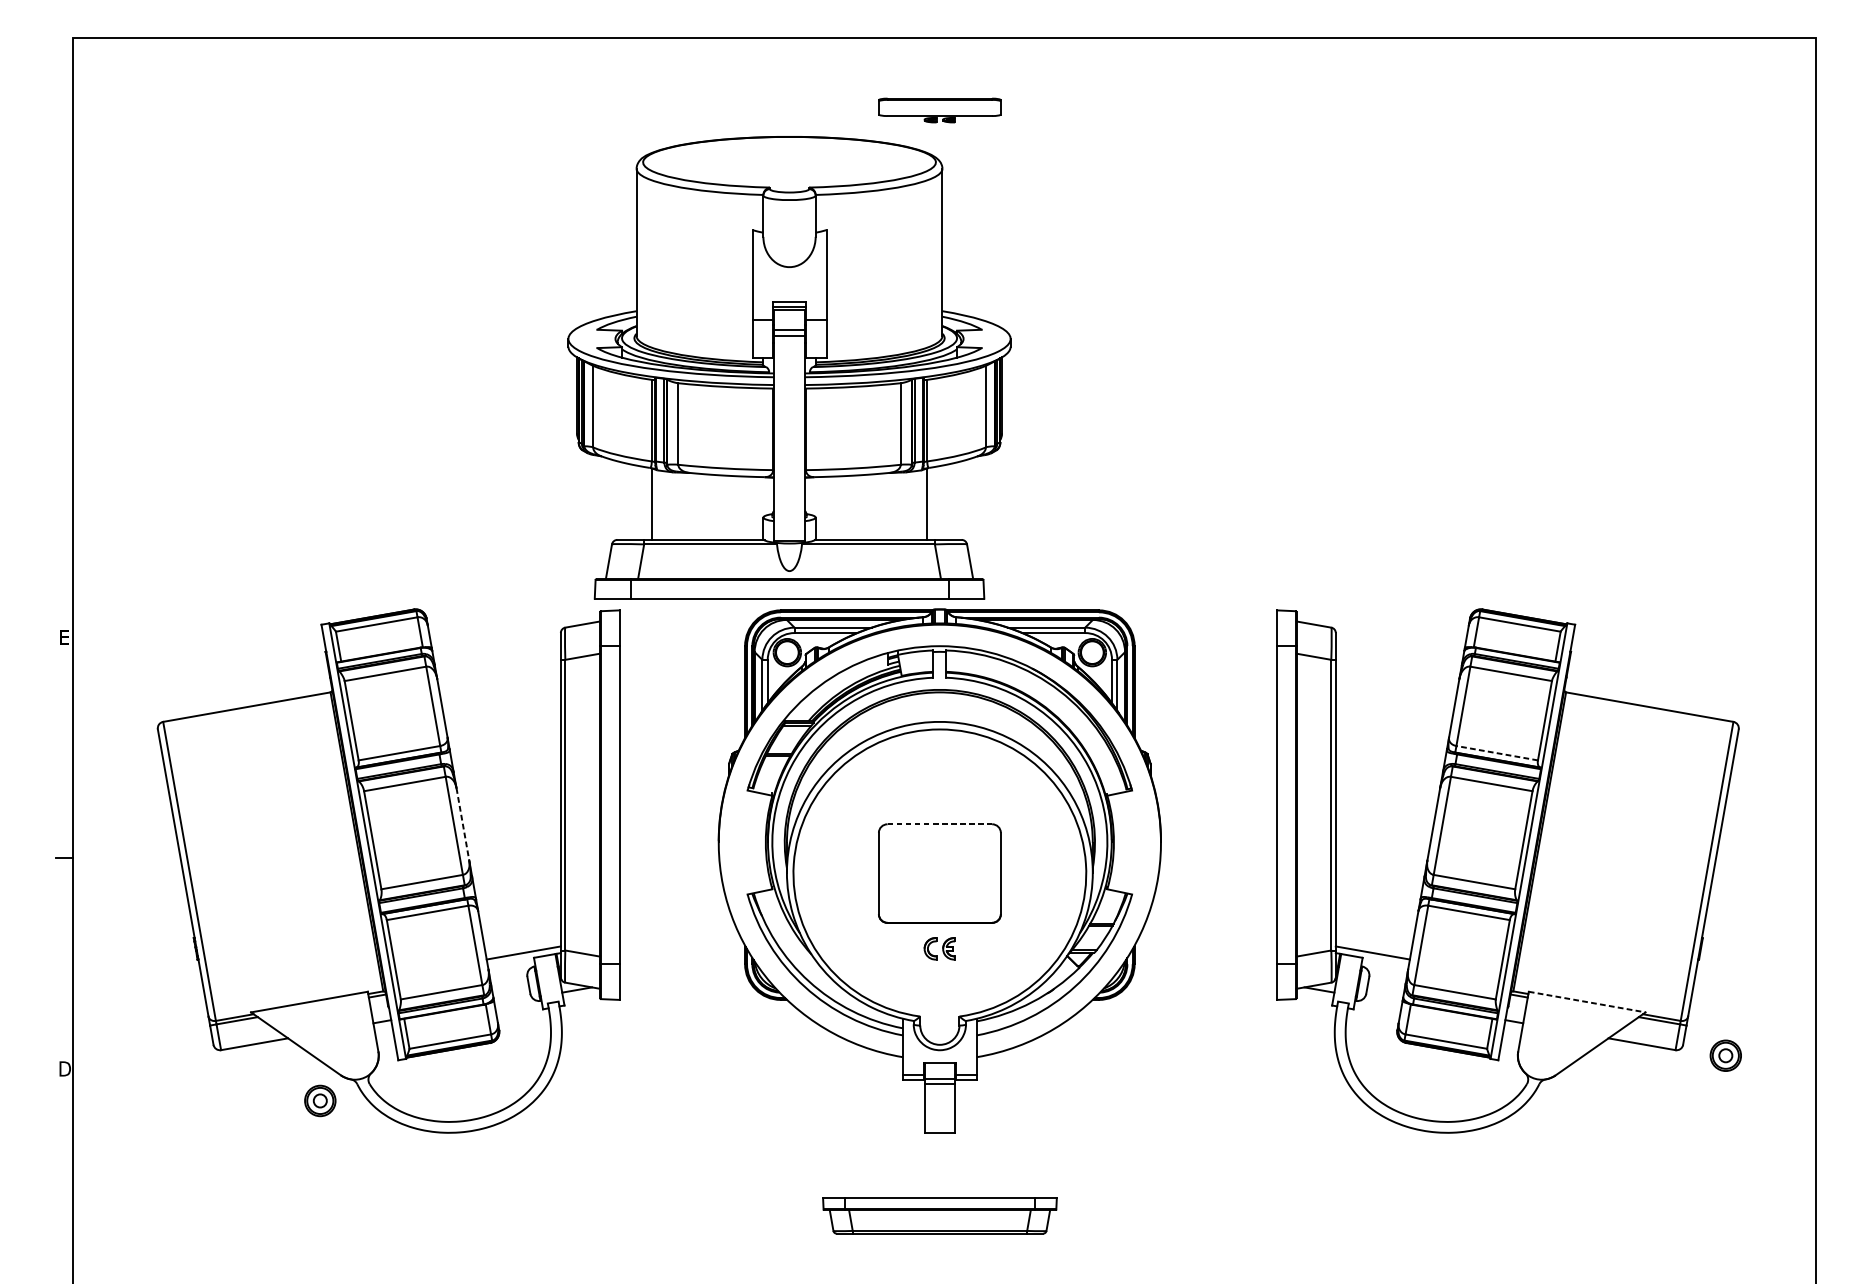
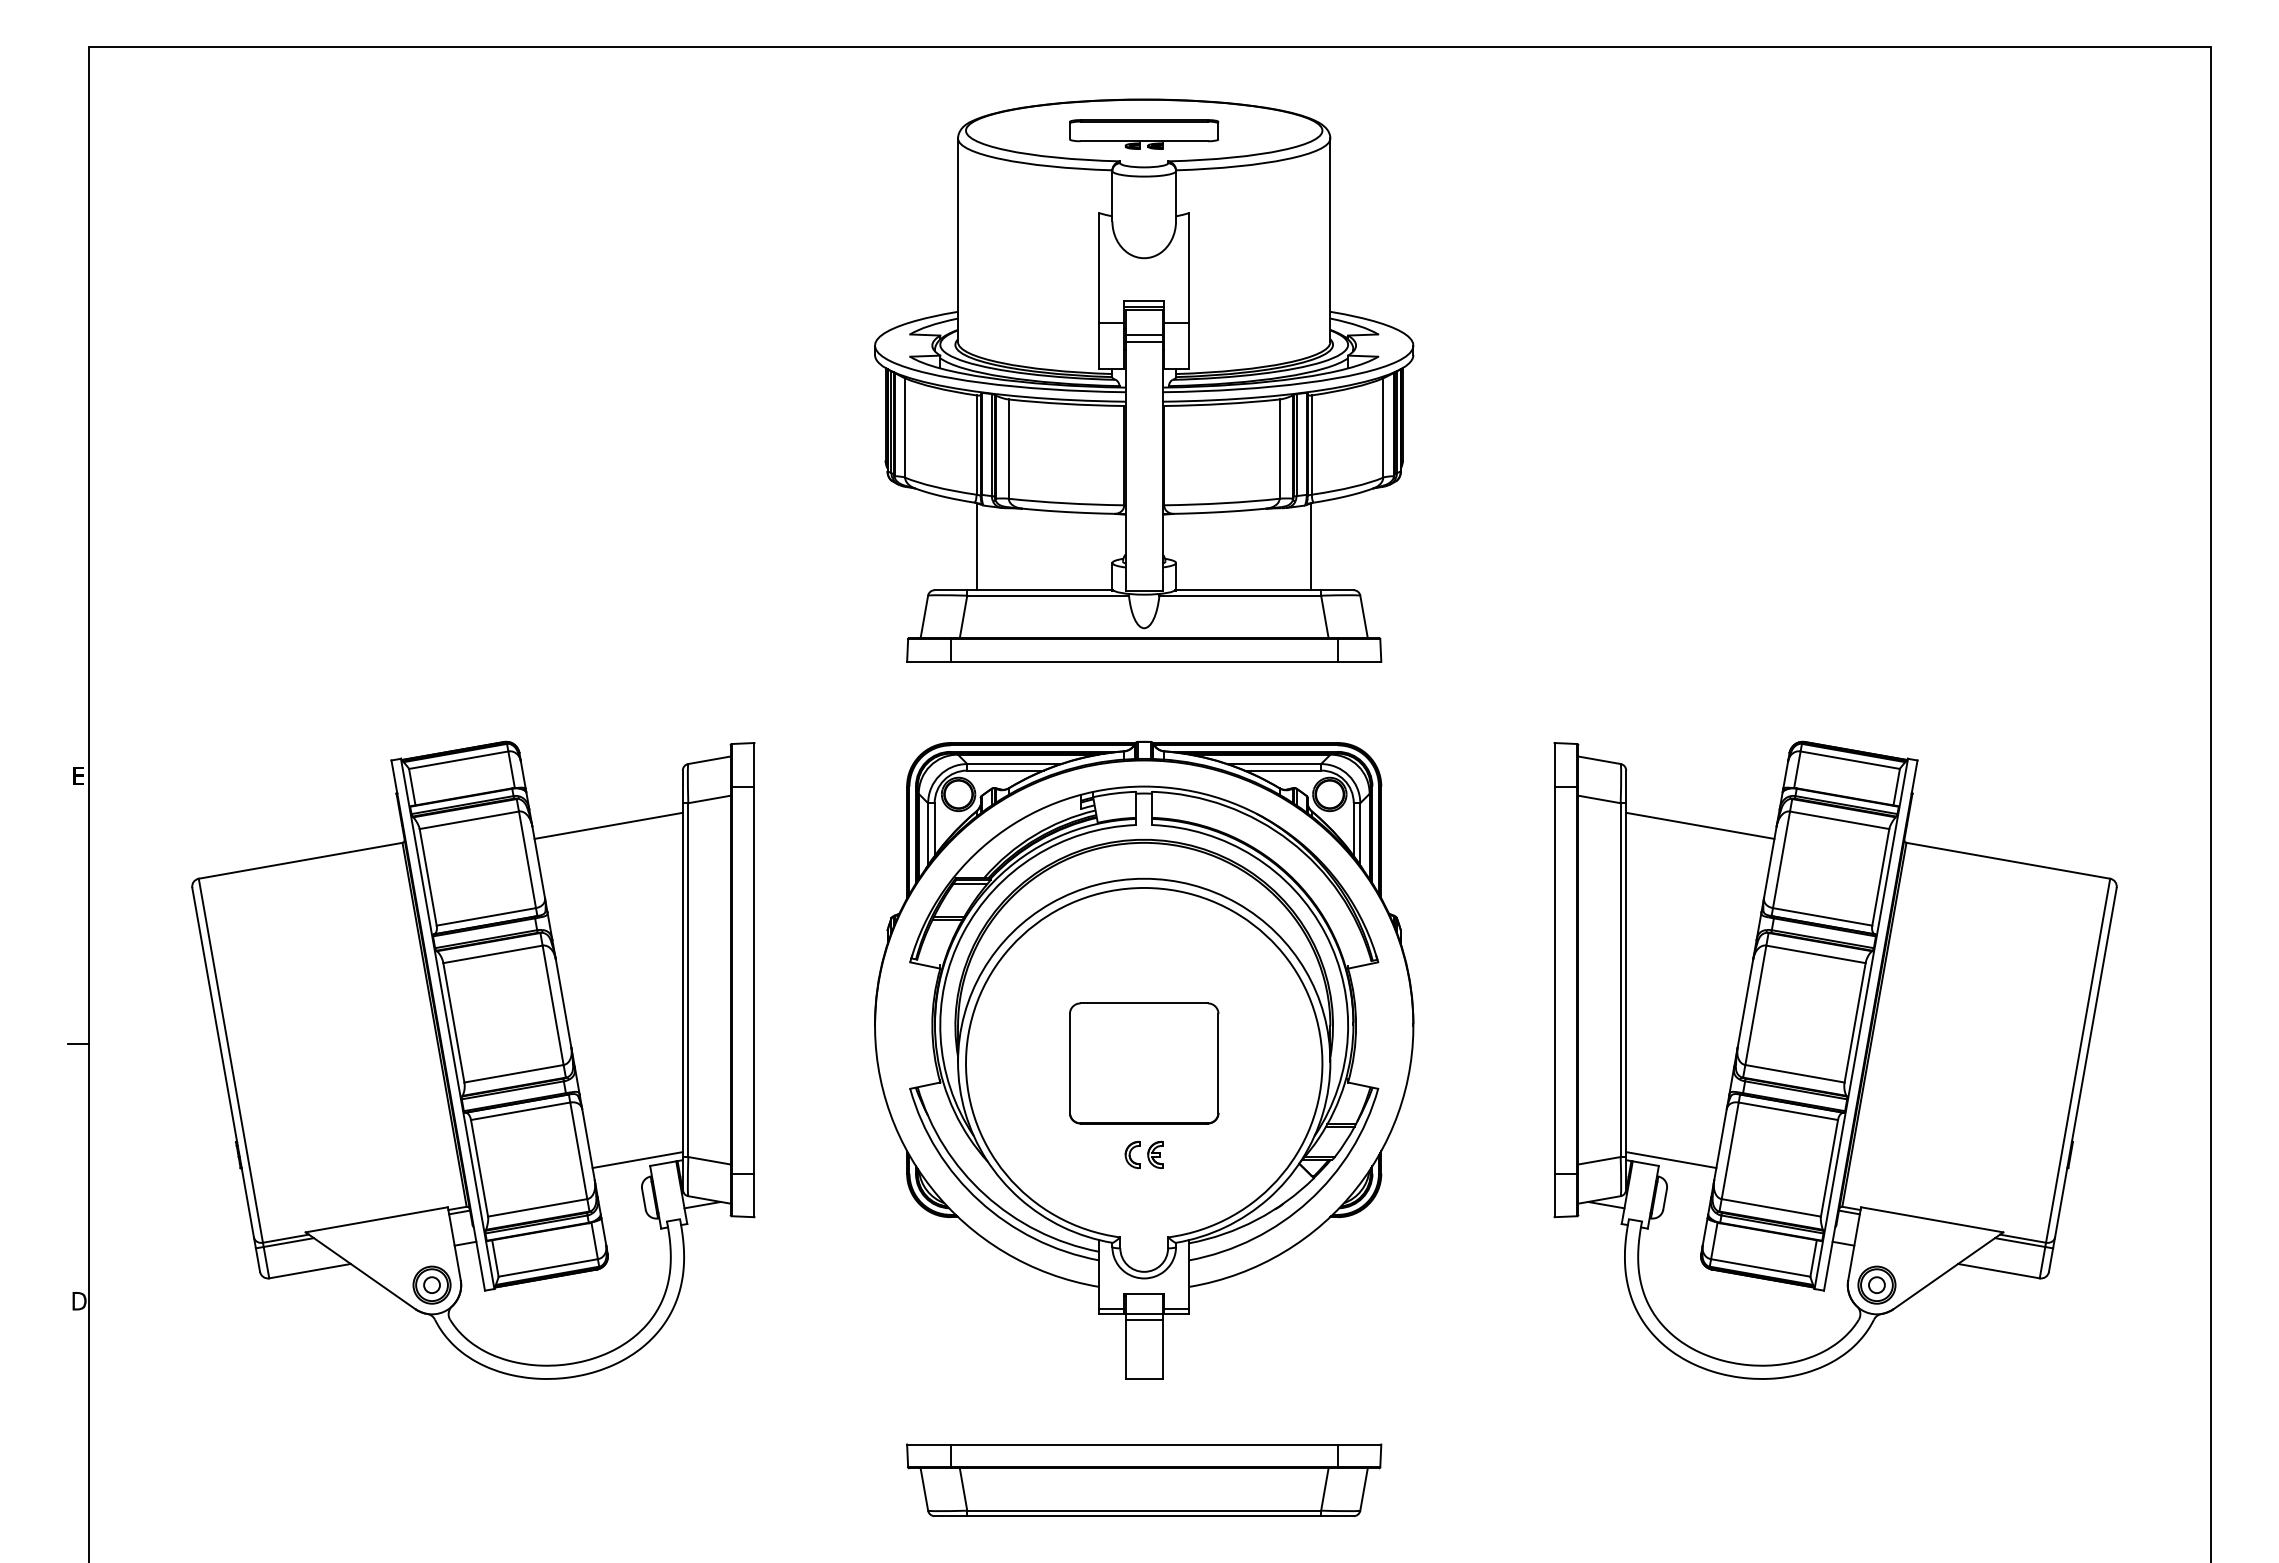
part: (789, 367) -> (1144, 380), moved
line: (499, 678) -> (608, 825), added
line: (1396, 678) -> (1700, 825), added
line: (1497, 752) -> (1822, 916), dashed -> solid
line: (462, 824) -> (563, 1003), dashed -> solid
line: (940, 824) -> (1144, 1003), dashed -> solid
line: (1587, 1001) -> (1932, 1219), dashed -> solid
part: (1725, 1055) -> (1876, 1284), moved
part: (319, 1100) -> (431, 1284), moved
part: (940, 1215) -> (1144, 1479), size x1.67

